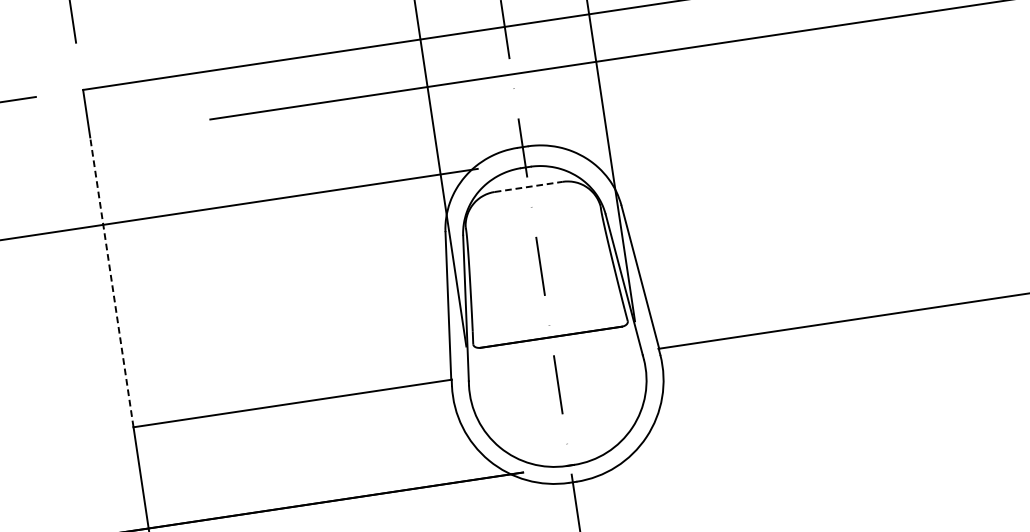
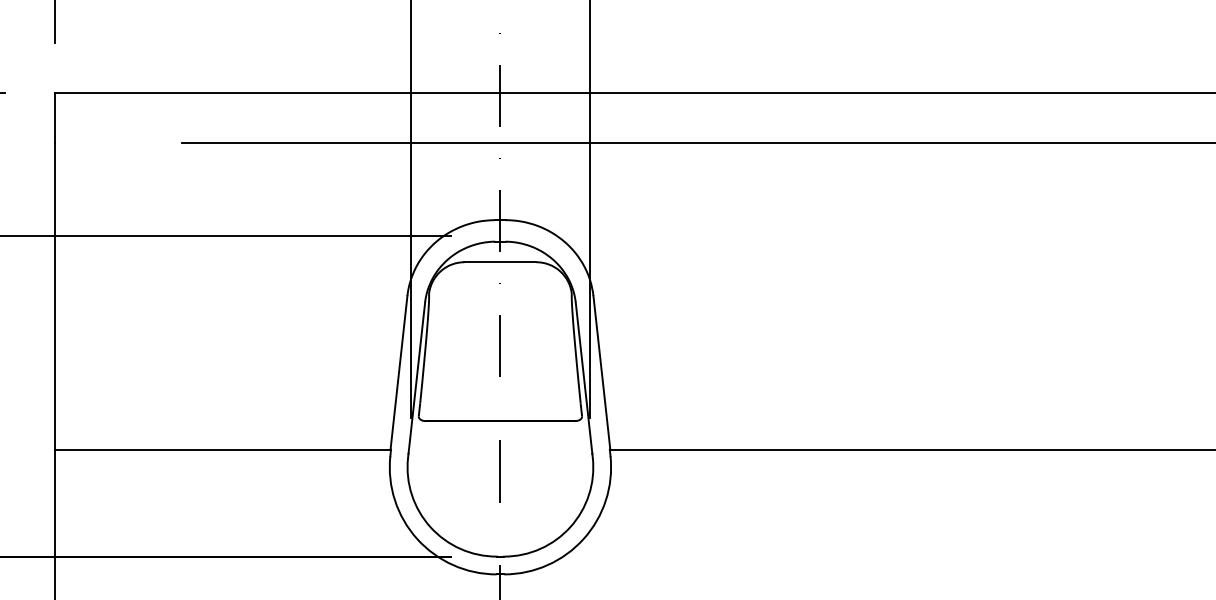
line: (528, 187) -> (500, 262), dashed -> solid
line: (111, 282) -> (54, 296), dashed -> solid

